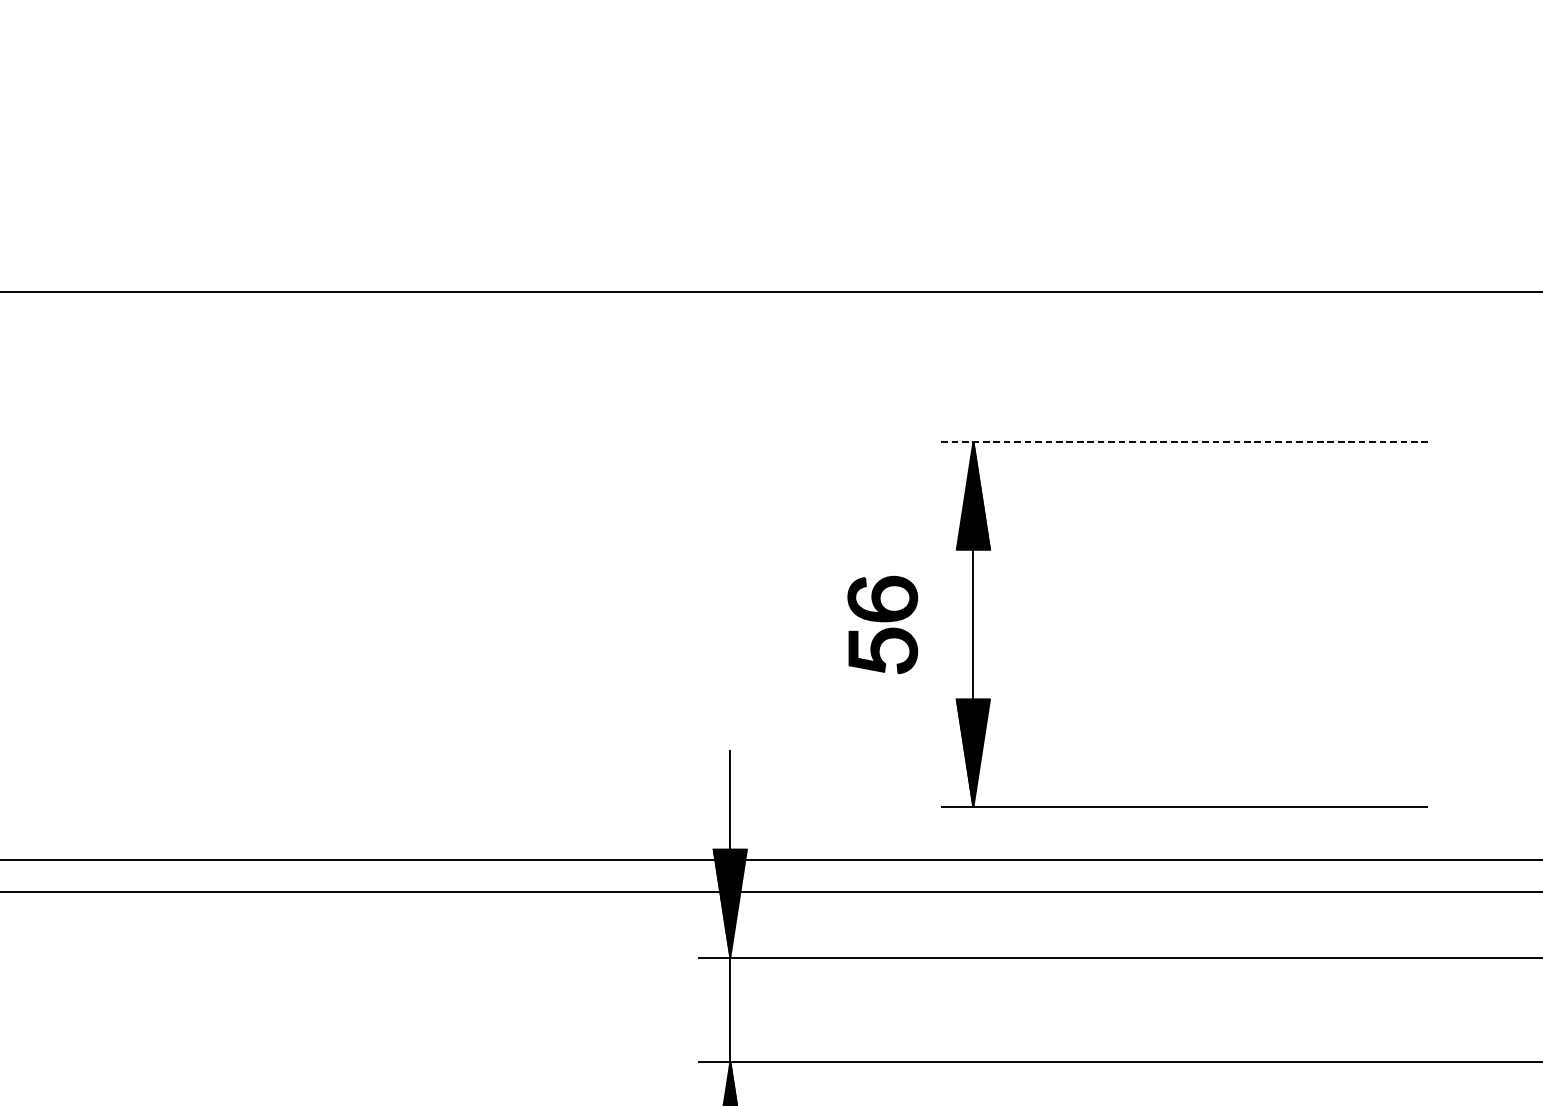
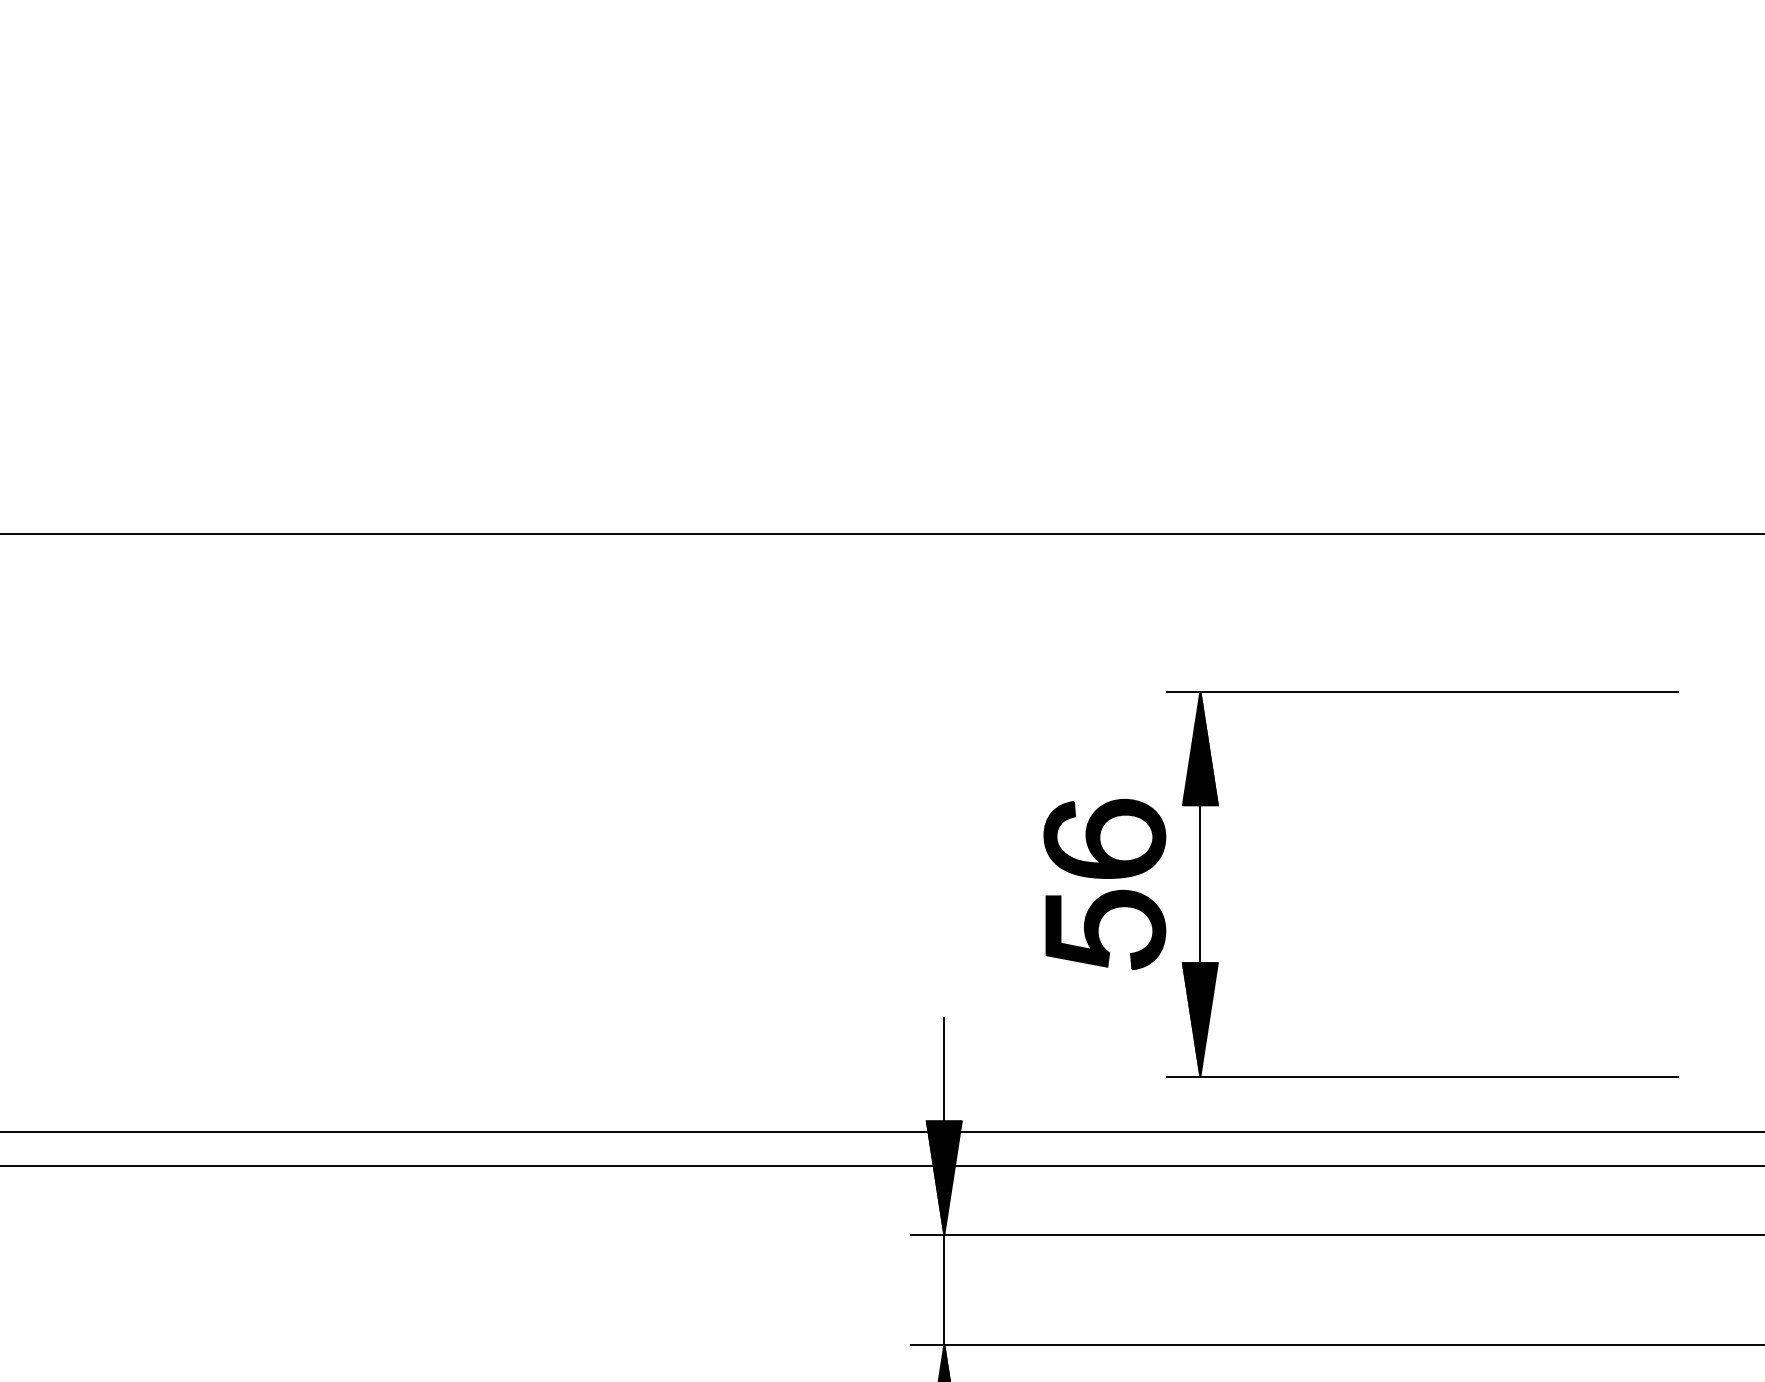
line: (1184, 441) -> (1422, 691), dashed -> solid
part: (882, 624) -> (1104, 884), size x1.67

